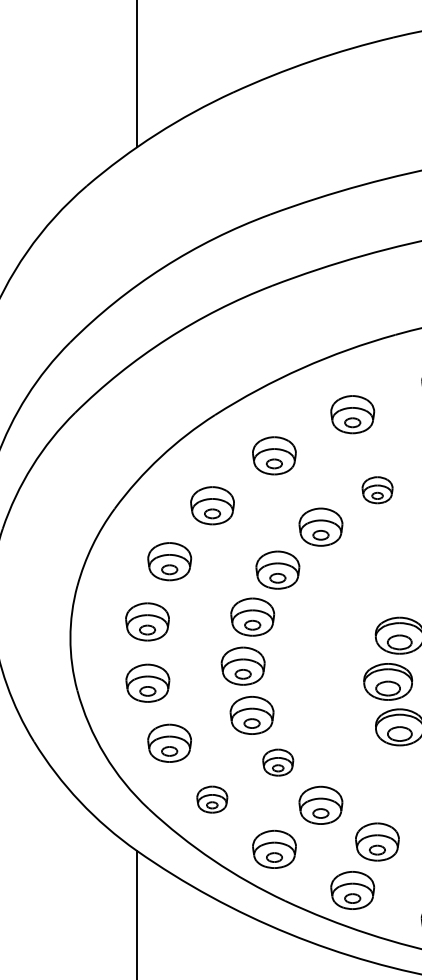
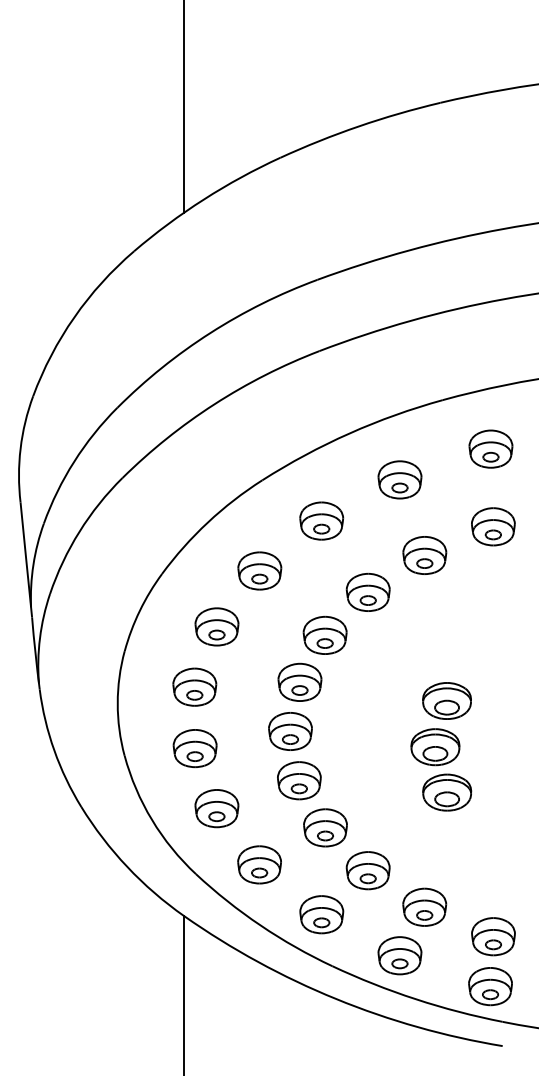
part: (377, 490) -> (424, 555), size x1.43
part: (278, 762) -> (325, 827), size x1.43
part: (212, 799) -> (259, 864), size x1.43

